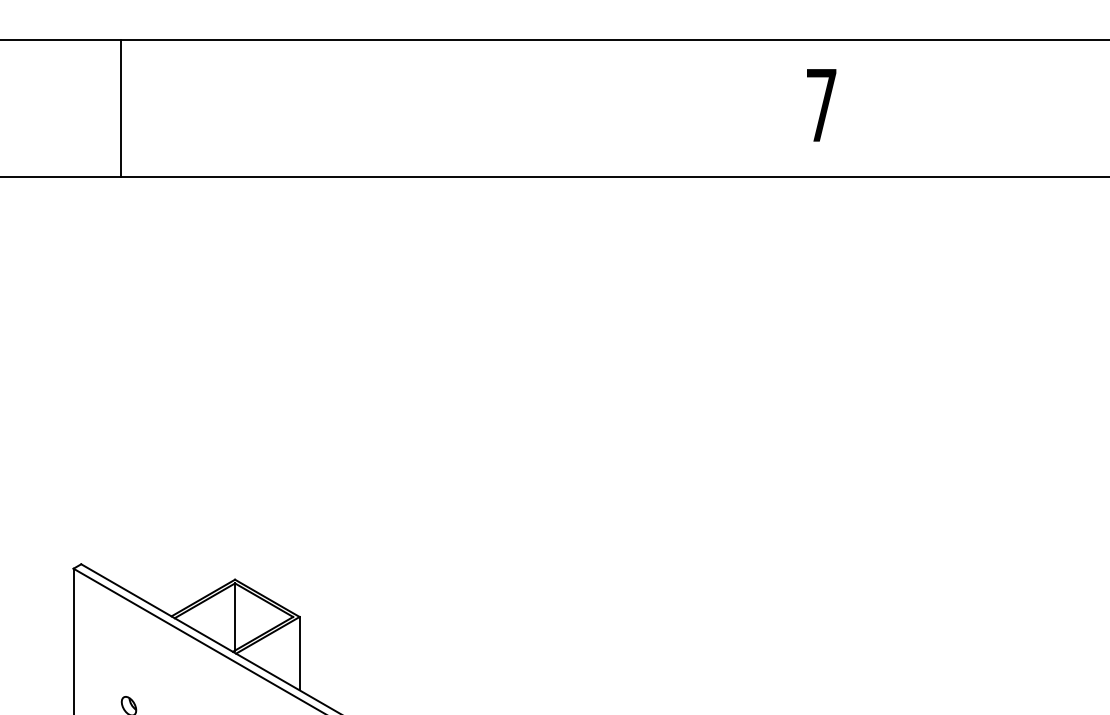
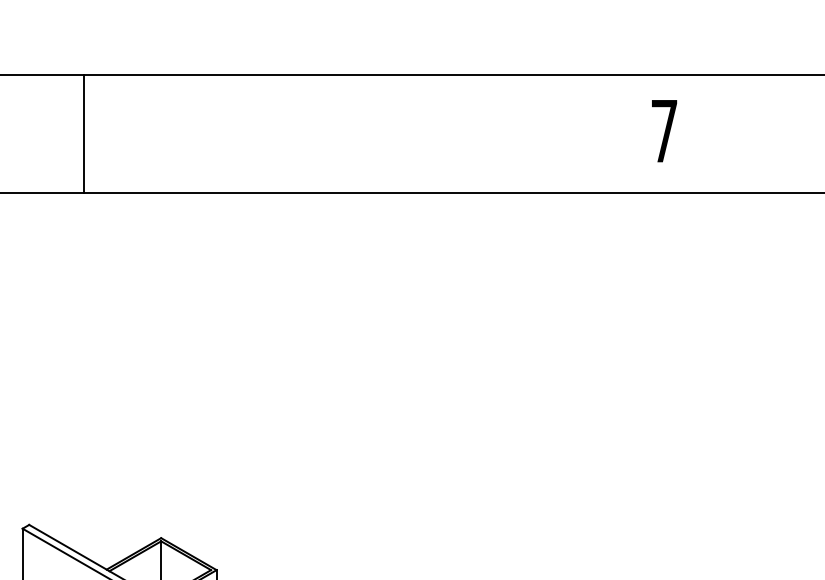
line: (120, 107) -> (84, 132), moved

